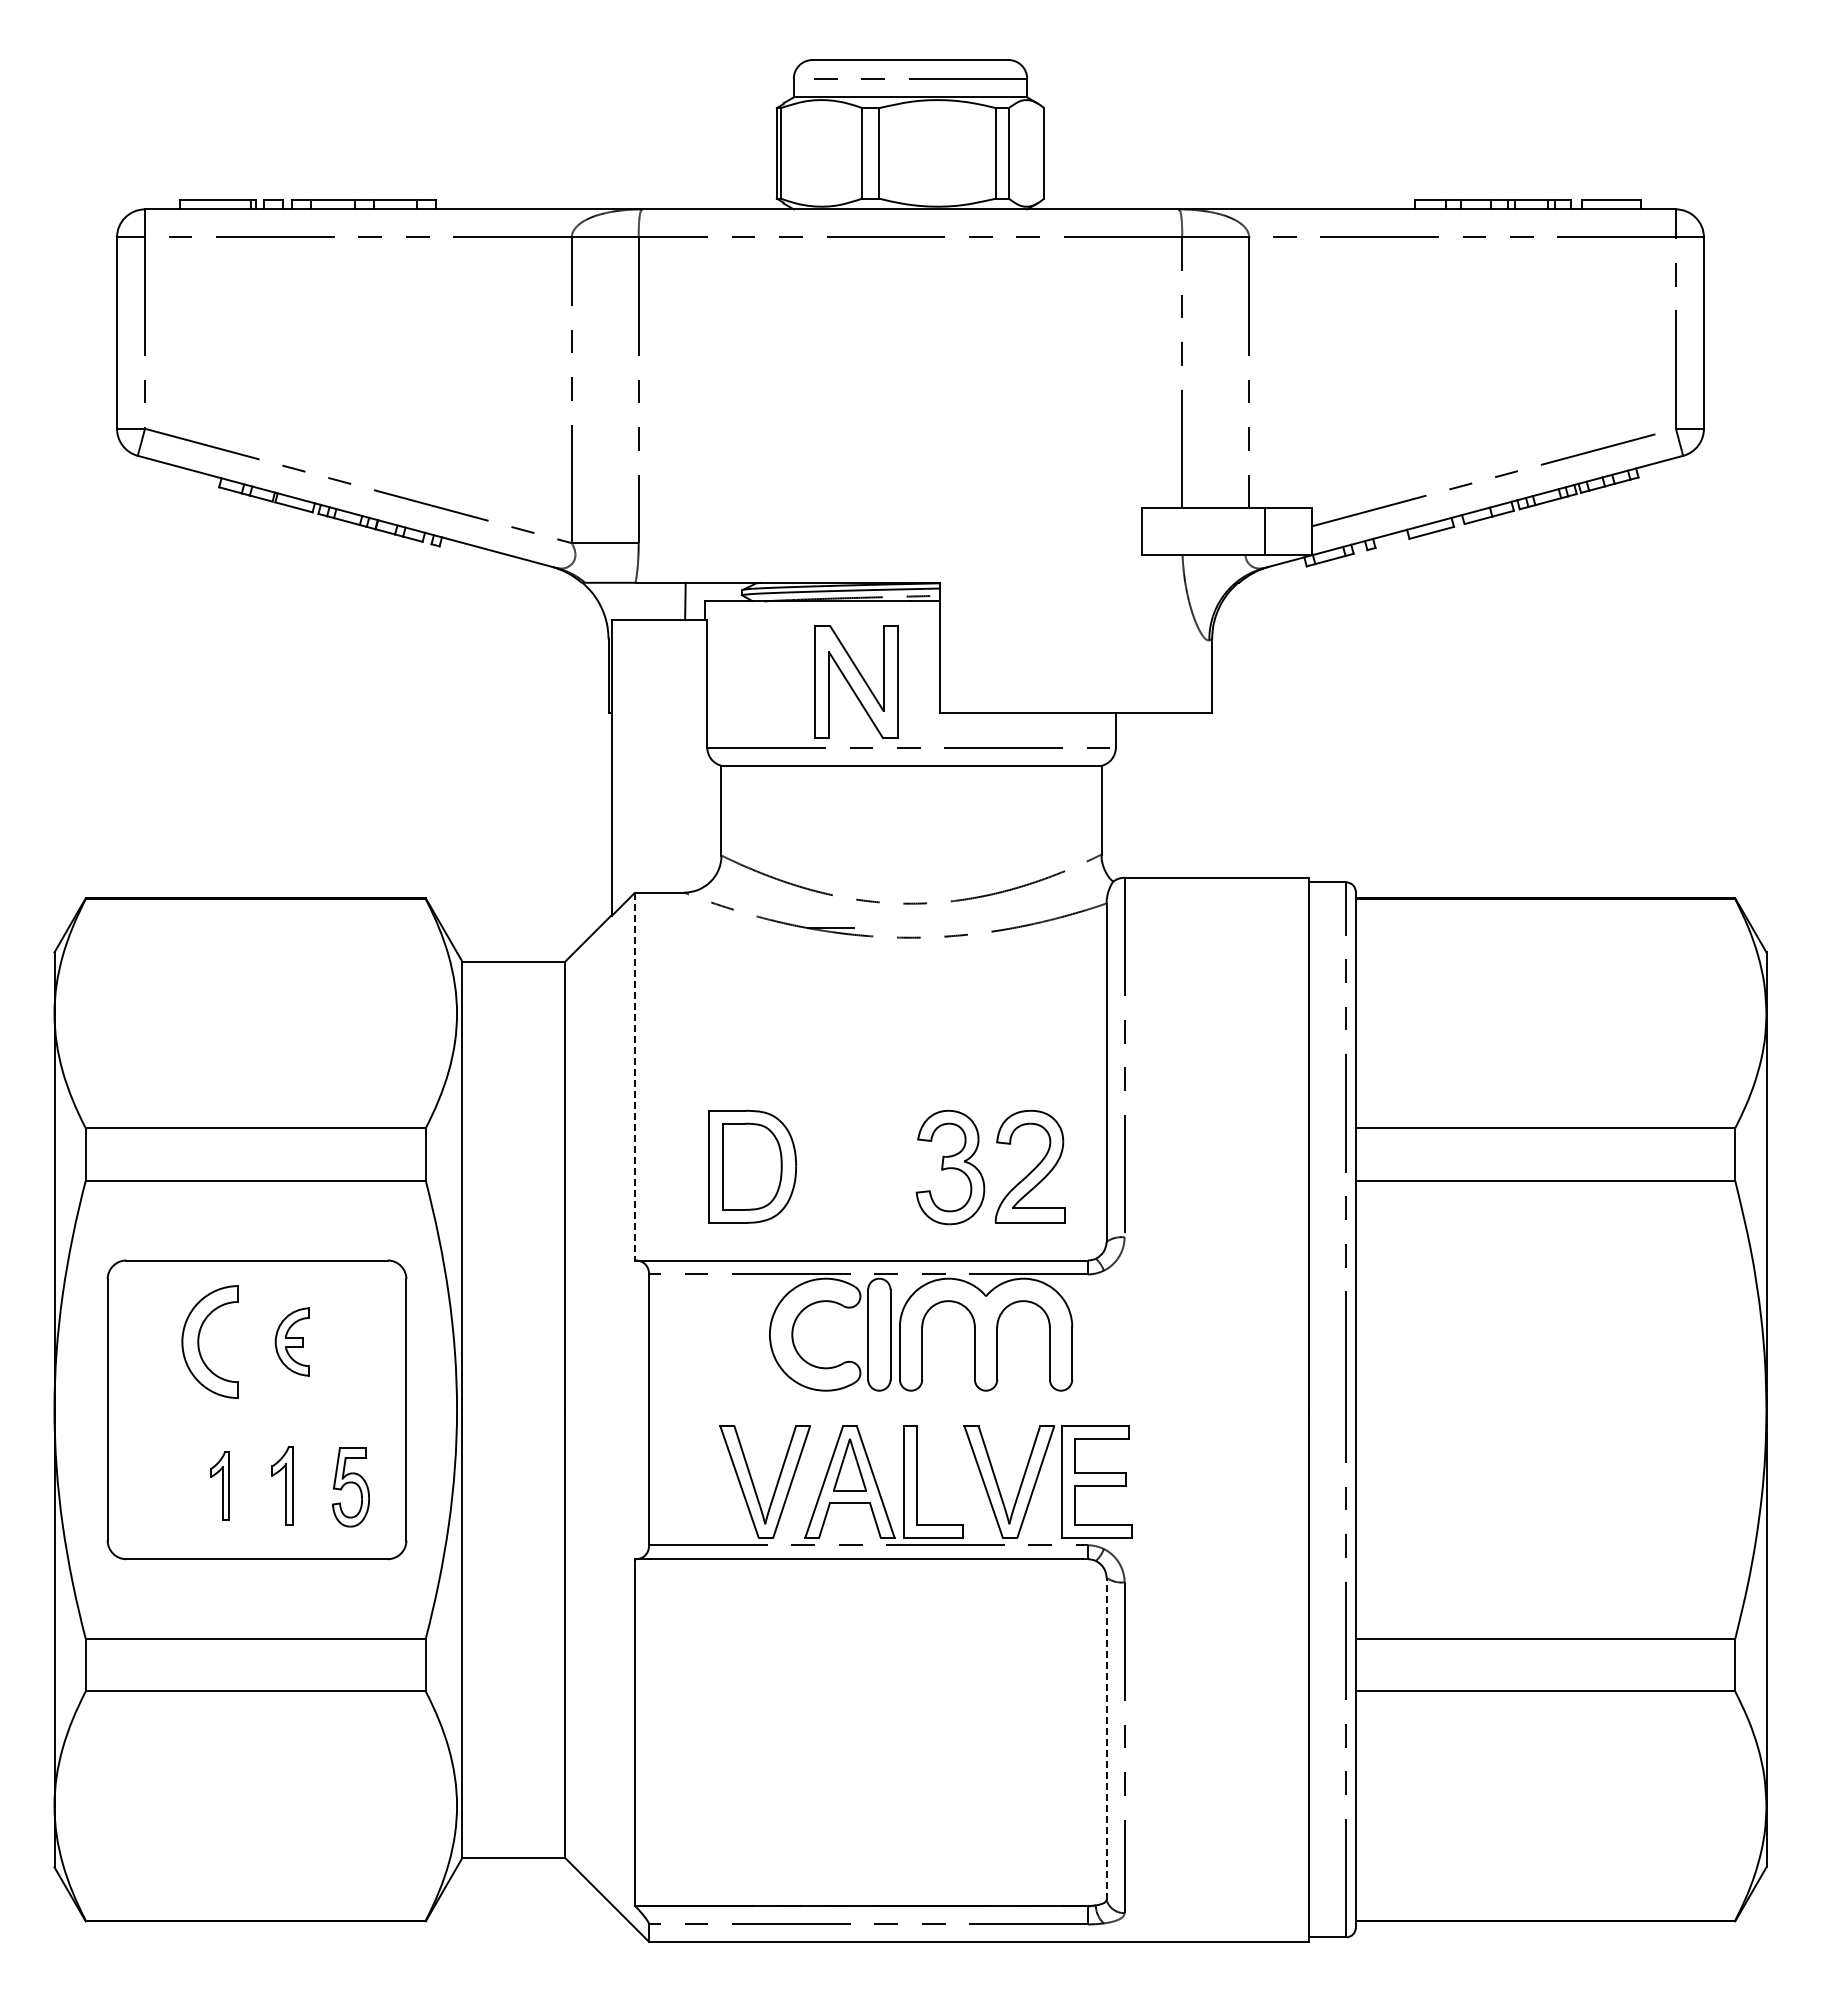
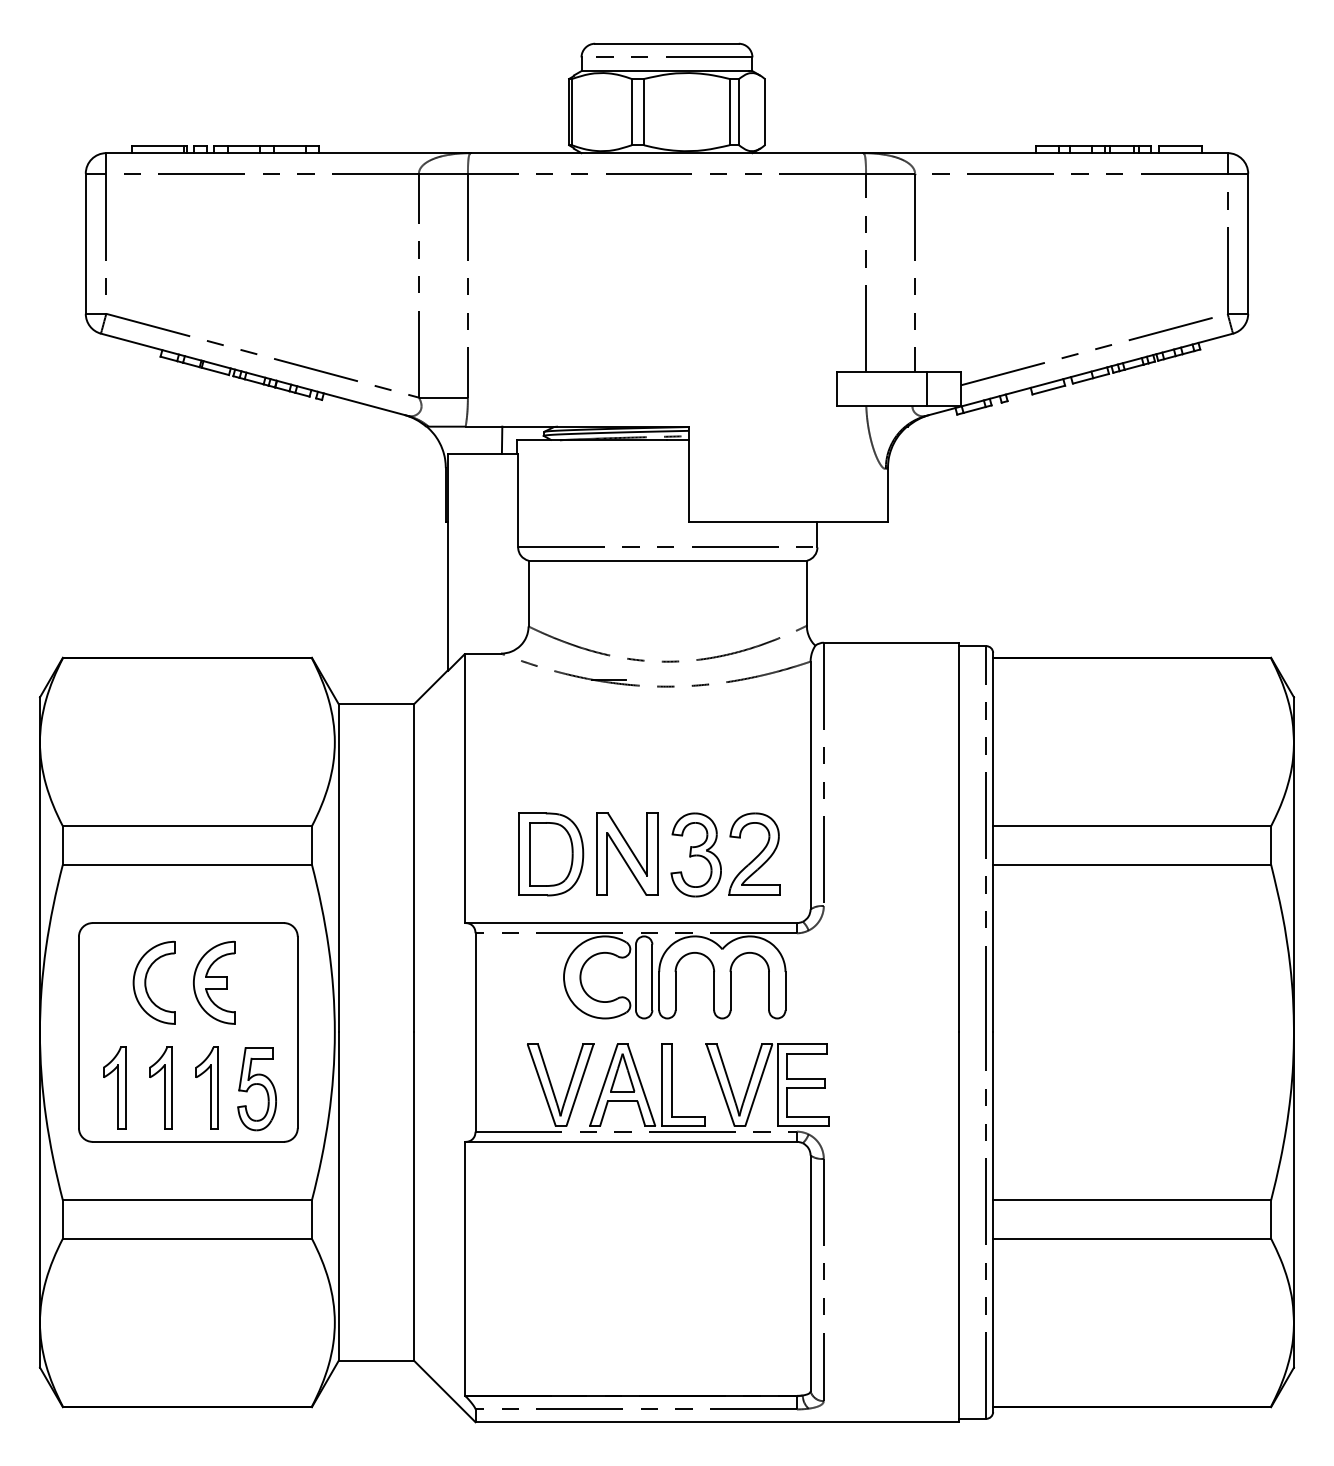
part: (856, 681) -> (627, 854), moved
line: (635, 1076) -> (465, 788), dashed -> solid
part: (292, 1341) -> (214, 982), size x1.67
part: (156, 1485) -> (114, 1087), added
part: (219, 1485) -> (160, 1087), size x1.67
part: (282, 1485) -> (206, 1087), size x1.43
part: (350, 1487) -> (256, 1089), size x1.43
line: (1106, 1738) -> (810, 1273), dashed -> solid

